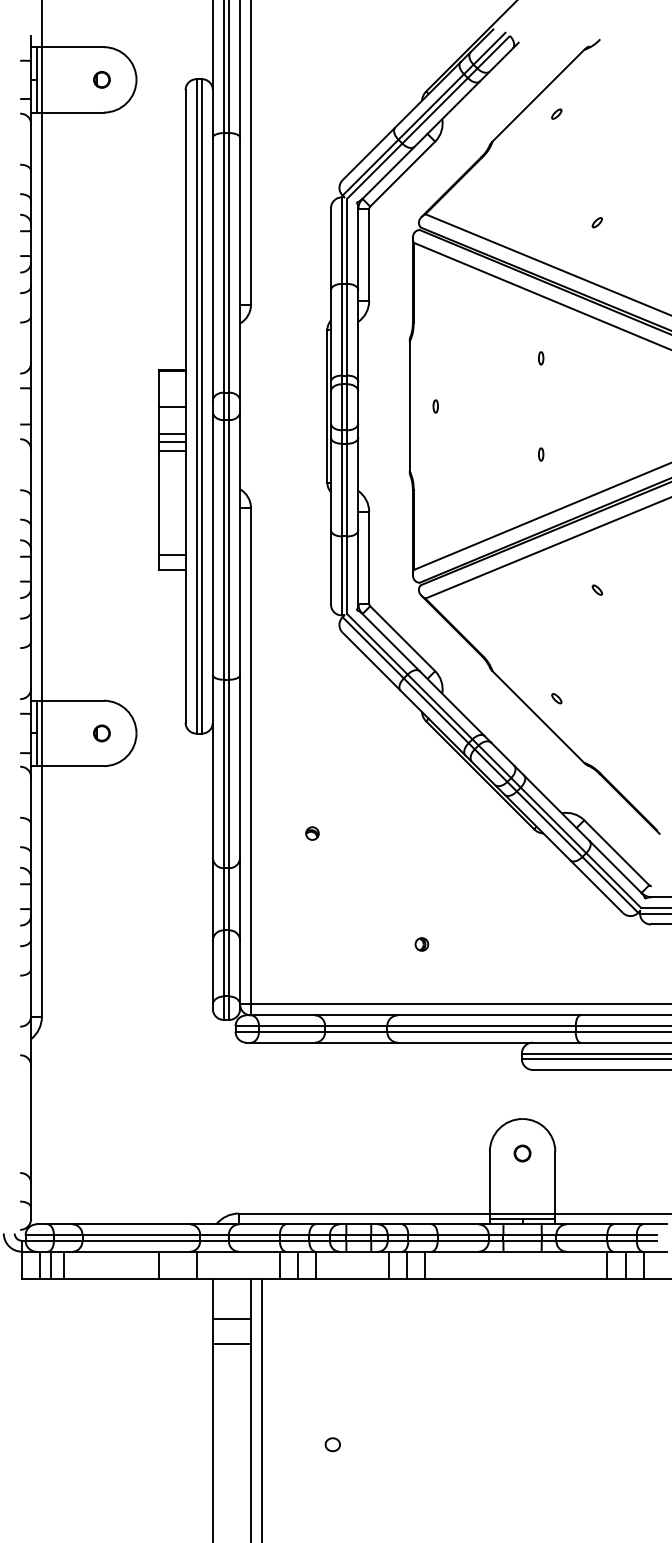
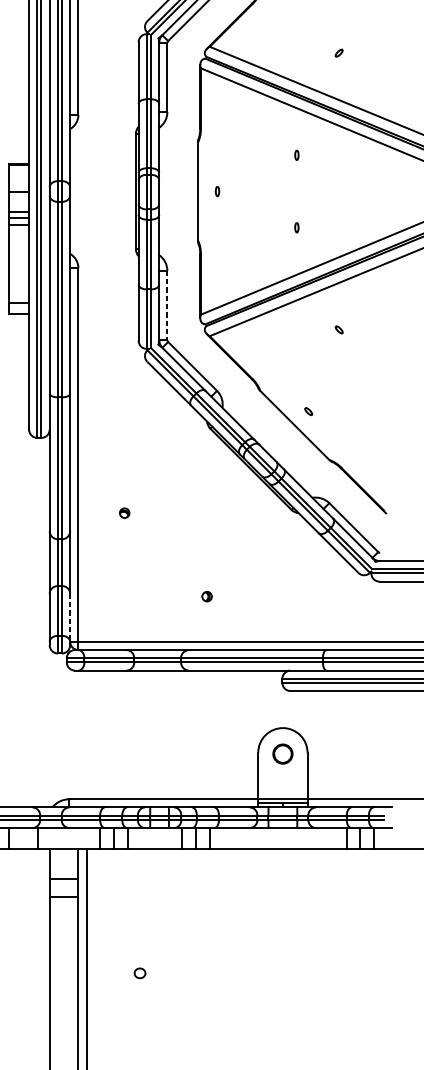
line: (369, 557) -> (167, 305), solid -> dashed
line: (240, 972) -> (70, 617), solid -> dashed
part: (522, 1153) -> (282, 754), size x1.6

